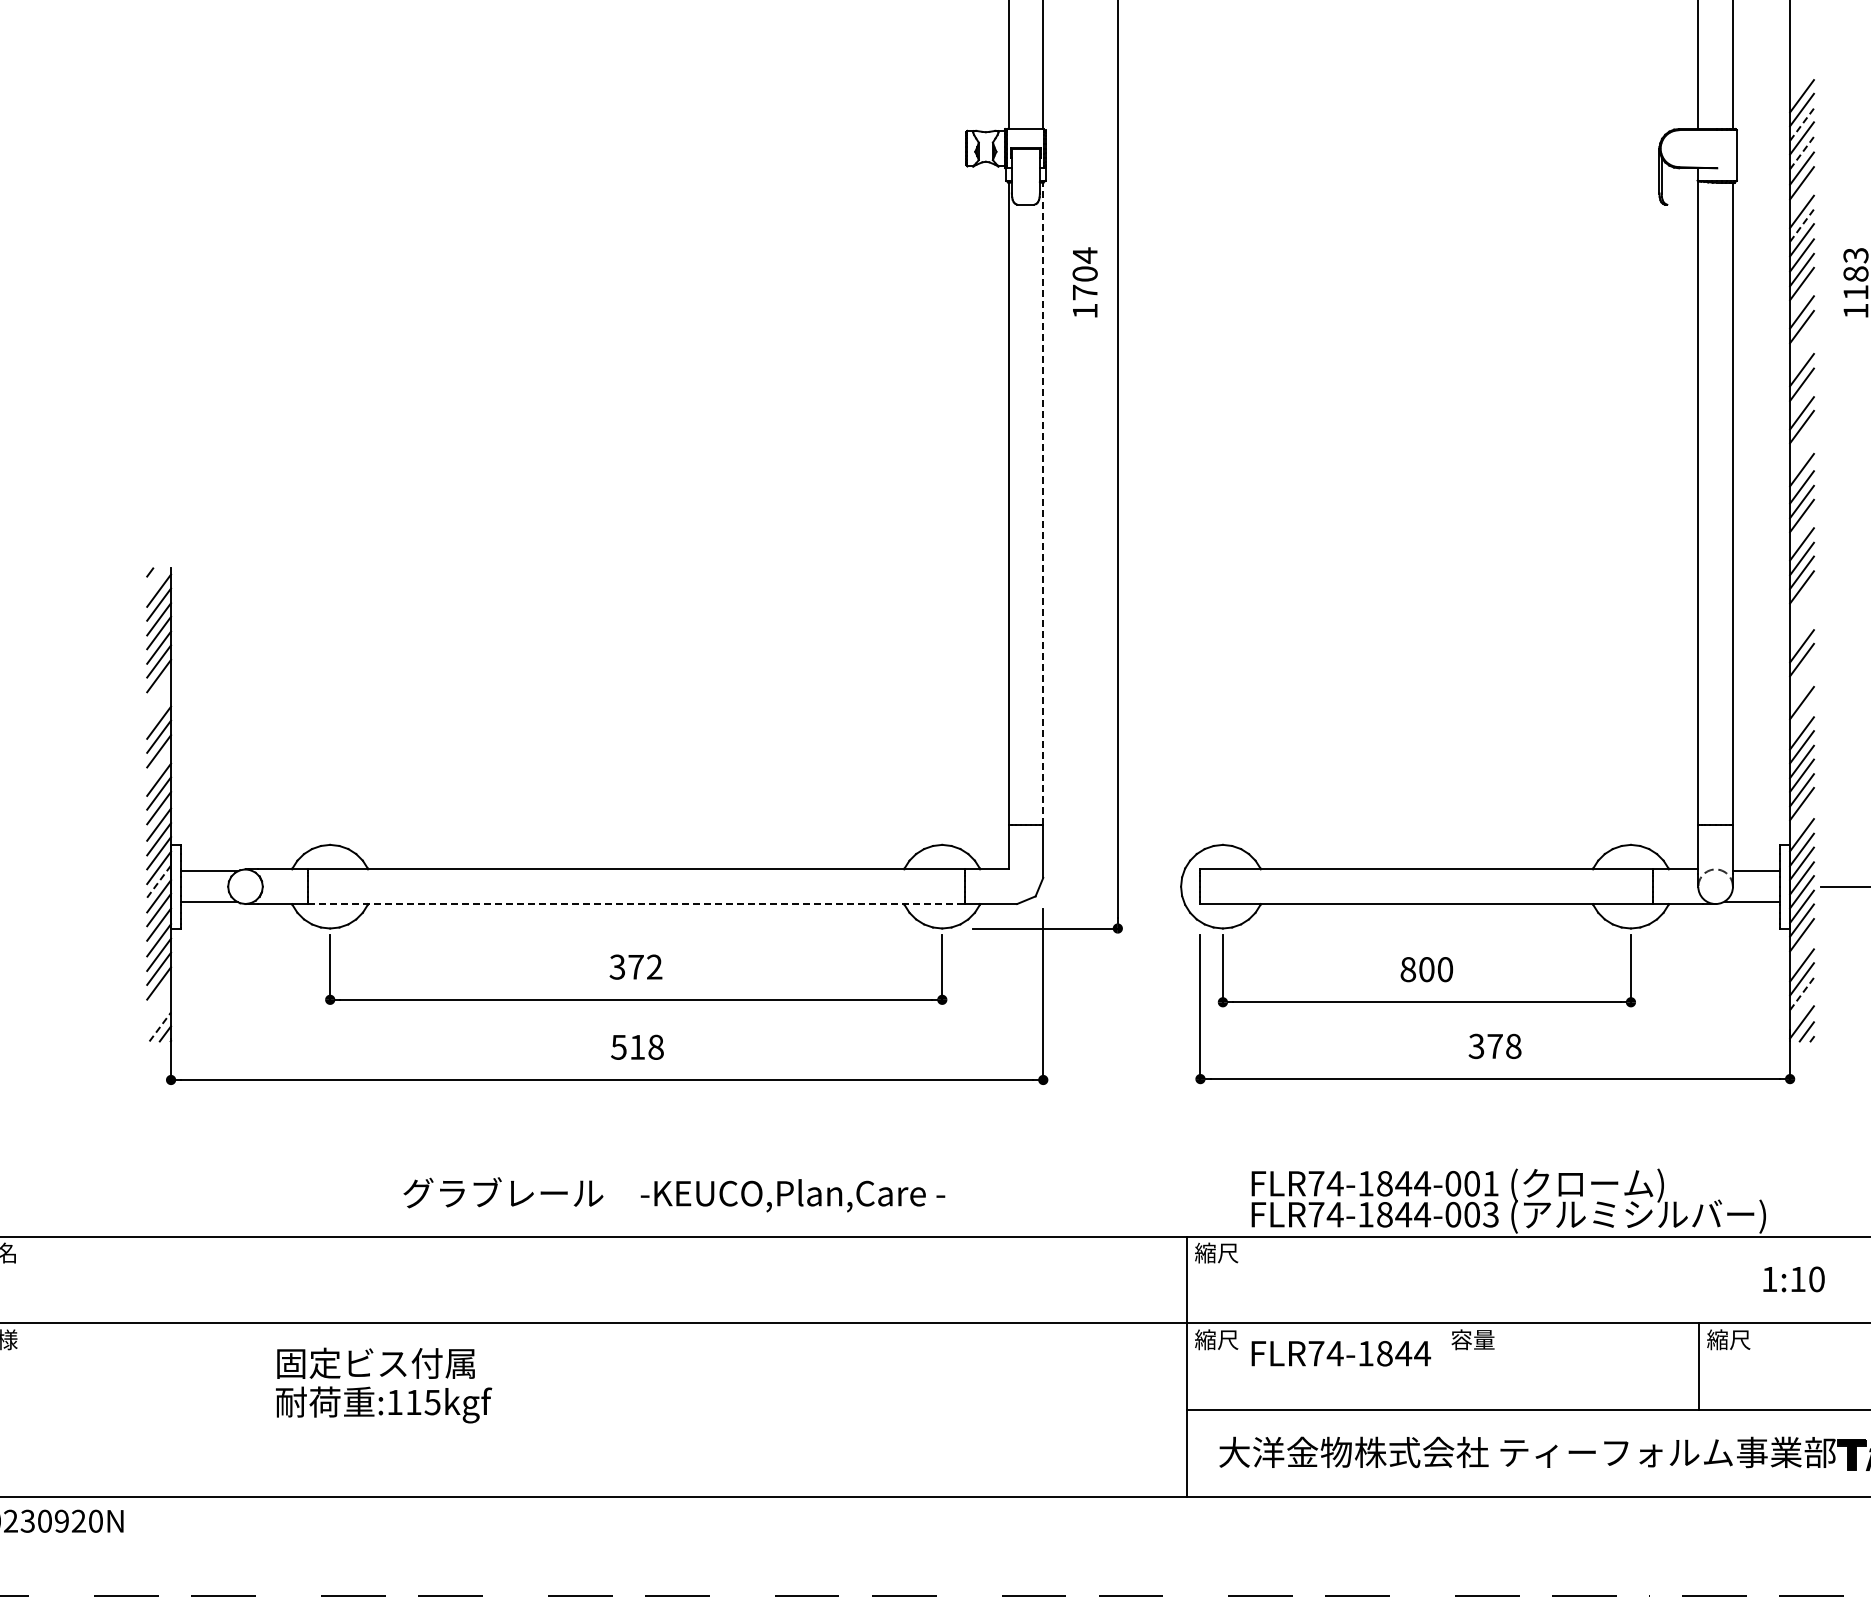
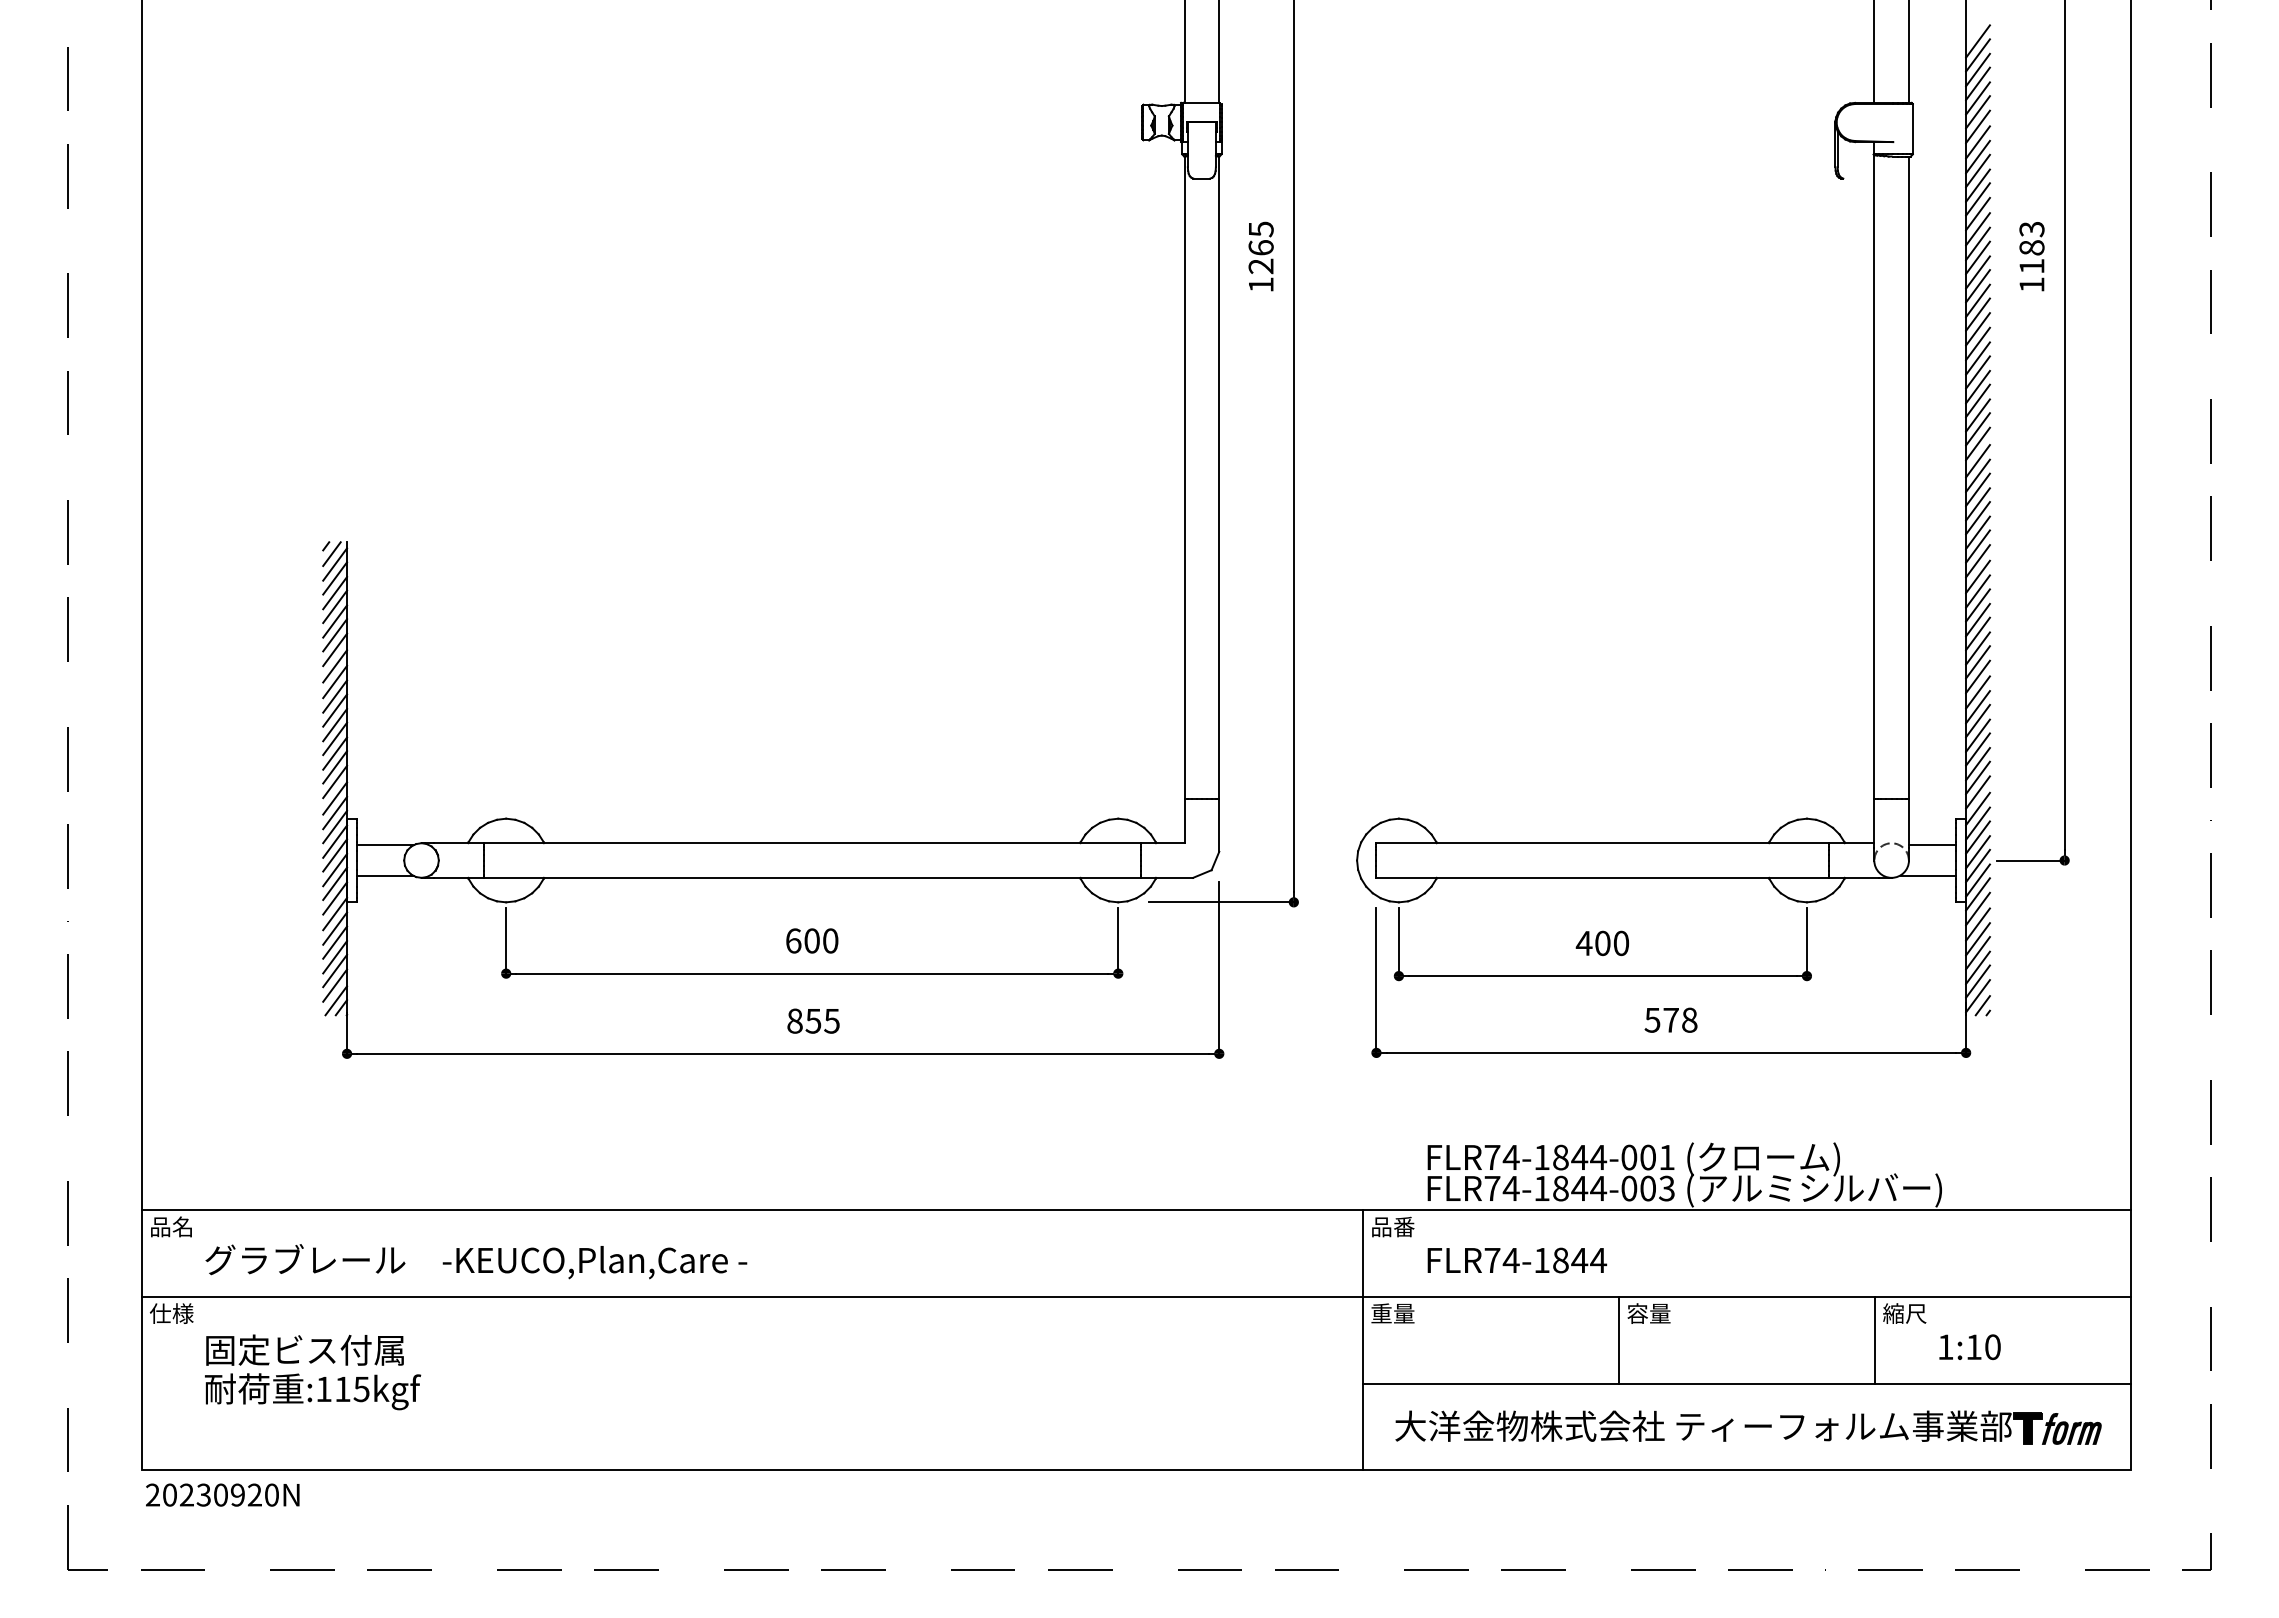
line: (1801, 67) -> (1977, 41), added
line: (1801, 81) -> (1977, 55), added
line: (1802, 124) -> (1978, 98), dashed -> solid
line: (1802, 152) -> (1978, 126), dashed -> solid
line: (1801, 196) -> (1977, 170), added
line: (1802, 225) -> (1978, 199), dashed -> solid
text: (1084, 273) -> (1260, 247), 1704 -> 1265
line: (1801, 298) -> (1977, 272), added
line: (1801, 340) -> (1977, 314), added
line: (1801, 355) -> (1977, 329), added
line: (1801, 398) -> (1977, 372), added
line: (1801, 441) -> (1977, 415), added
line: (1801, 455) -> (1977, 429), added
line: (1043, 503) -> (1219, 477), dashed -> solid
line: (1801, 530) -> (1977, 504), added
line: (155, 580) -> (331, 554), added
line: (1801, 602) -> (1977, 576), added
line: (1801, 617) -> (1977, 591), added
line: (1801, 631) -> (1977, 605), added
line: (1801, 674) -> (1977, 648), added
line: (1801, 688) -> (1977, 662), added
line: (159, 692) -> (335, 666), added
line: (159, 707) -> (335, 681), added
line: (1801, 718) -> (1977, 692), added
line: (159, 764) -> (335, 738), added
line: (1801, 818) -> (1977, 792), added
line: (159, 881) -> (335, 855), dashed -> solid
line: (636, 903) -> (812, 877), dashed -> solid
line: (1801, 950) -> (1977, 924), added
text: (635, 966) -> (811, 940), 372 -> 600
text: (1407, 969) -> (1583, 943), 800 -> 400
line: (1802, 993) -> (1978, 967), dashed -> solid
line: (159, 996) -> (335, 970), added
line: (1801, 1007) -> (1977, 981), added
line: (159, 1011) -> (335, 985), added
line: (160, 1026) -> (336, 1000), dashed -> solid
text: (1476, 1045) -> (1652, 1019), 378 -> 578
text: (637, 1046) -> (813, 1020), 518 -> 855
text: (674, 1194) -> (476, 1261), moved
text: (1216, 1252) -> (1392, 1226), 縮尺 -> 品番
text: (1793, 1279) -> (1969, 1347), moved
text: (1216, 1339) -> (1392, 1313), 縮尺 -> 重量
text: (1341, 1353) -> (1517, 1260), moved
line: (1443, 1366) -> (1619, 1340), added
text: (384, 1385) -> (313, 1372), moved

